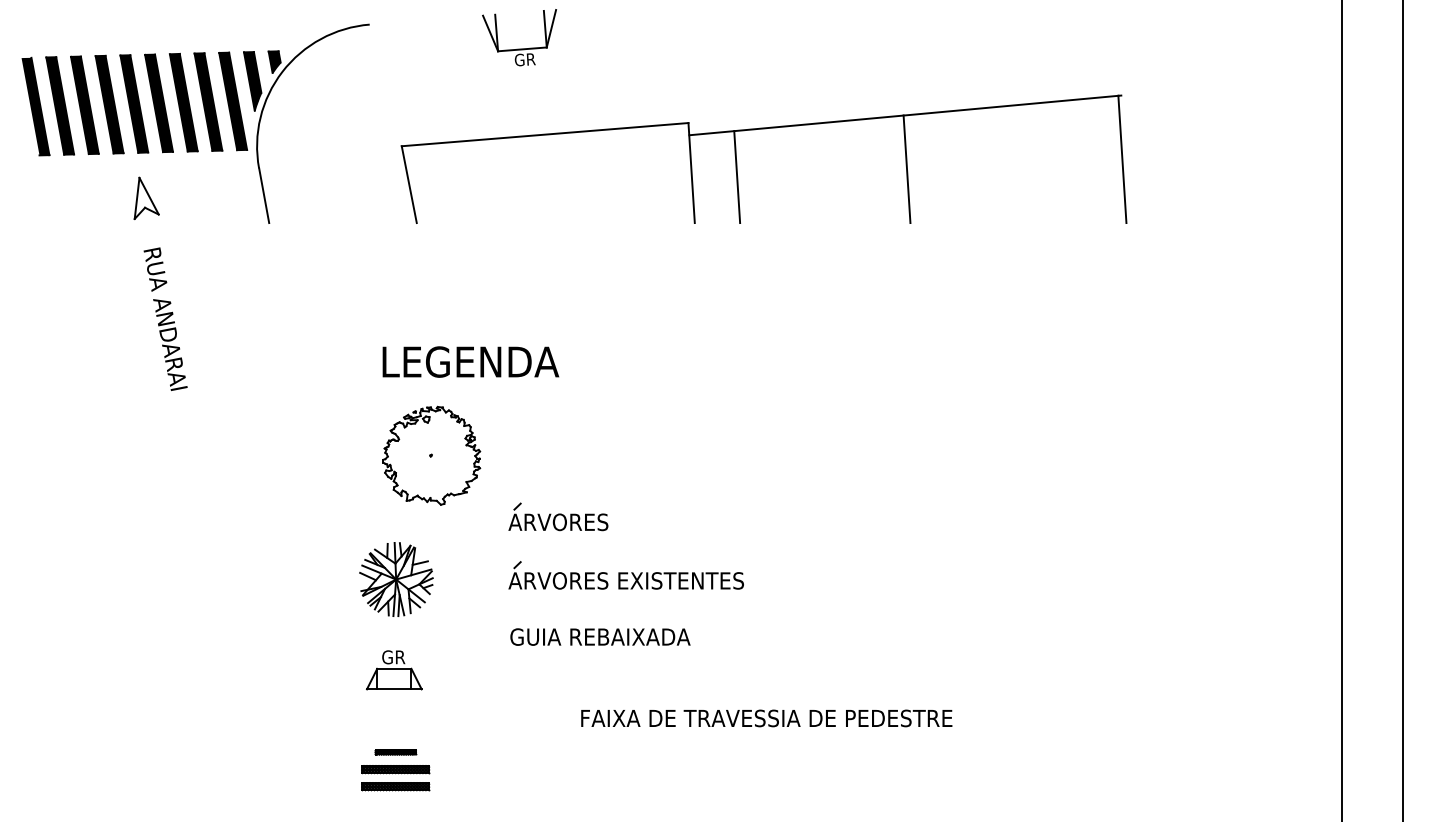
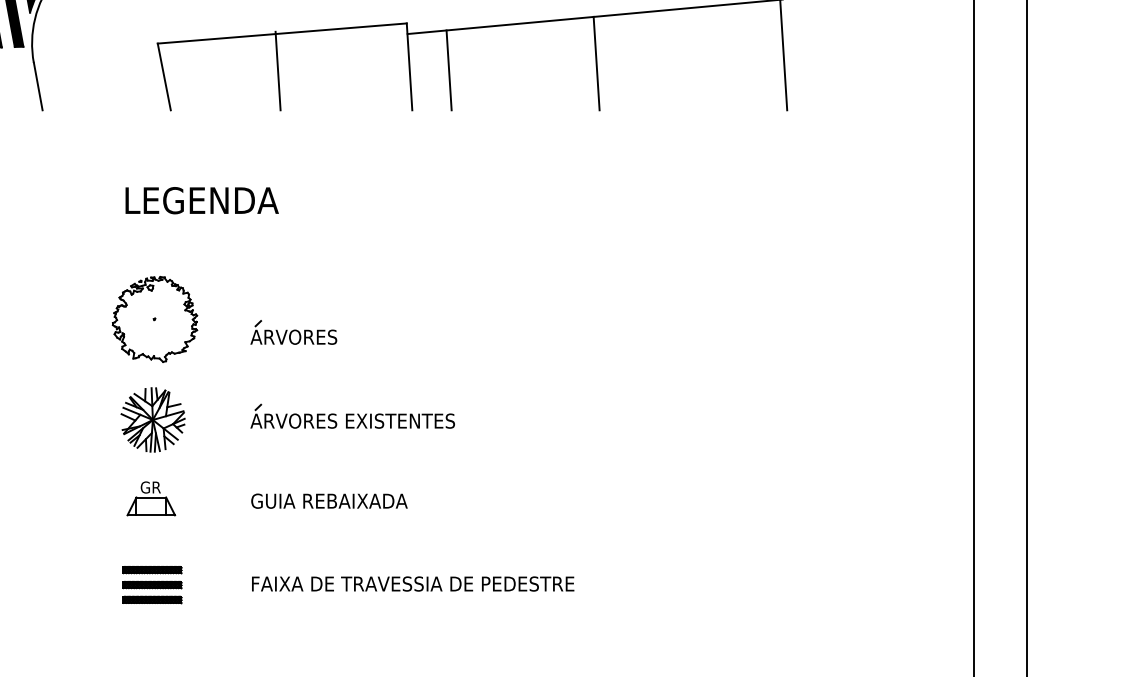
line: (540, 177) -> (278, 70), added
text: (470, 361) -> (201, 200), moved
part: (431, 455) -> (154, 319), moved
part: (558, 516) -> (293, 332), moved
text: (600, 636) -> (329, 500), moved
text: (766, 718) -> (412, 584), moved
part: (395, 752) -> (152, 570), size x1.67

